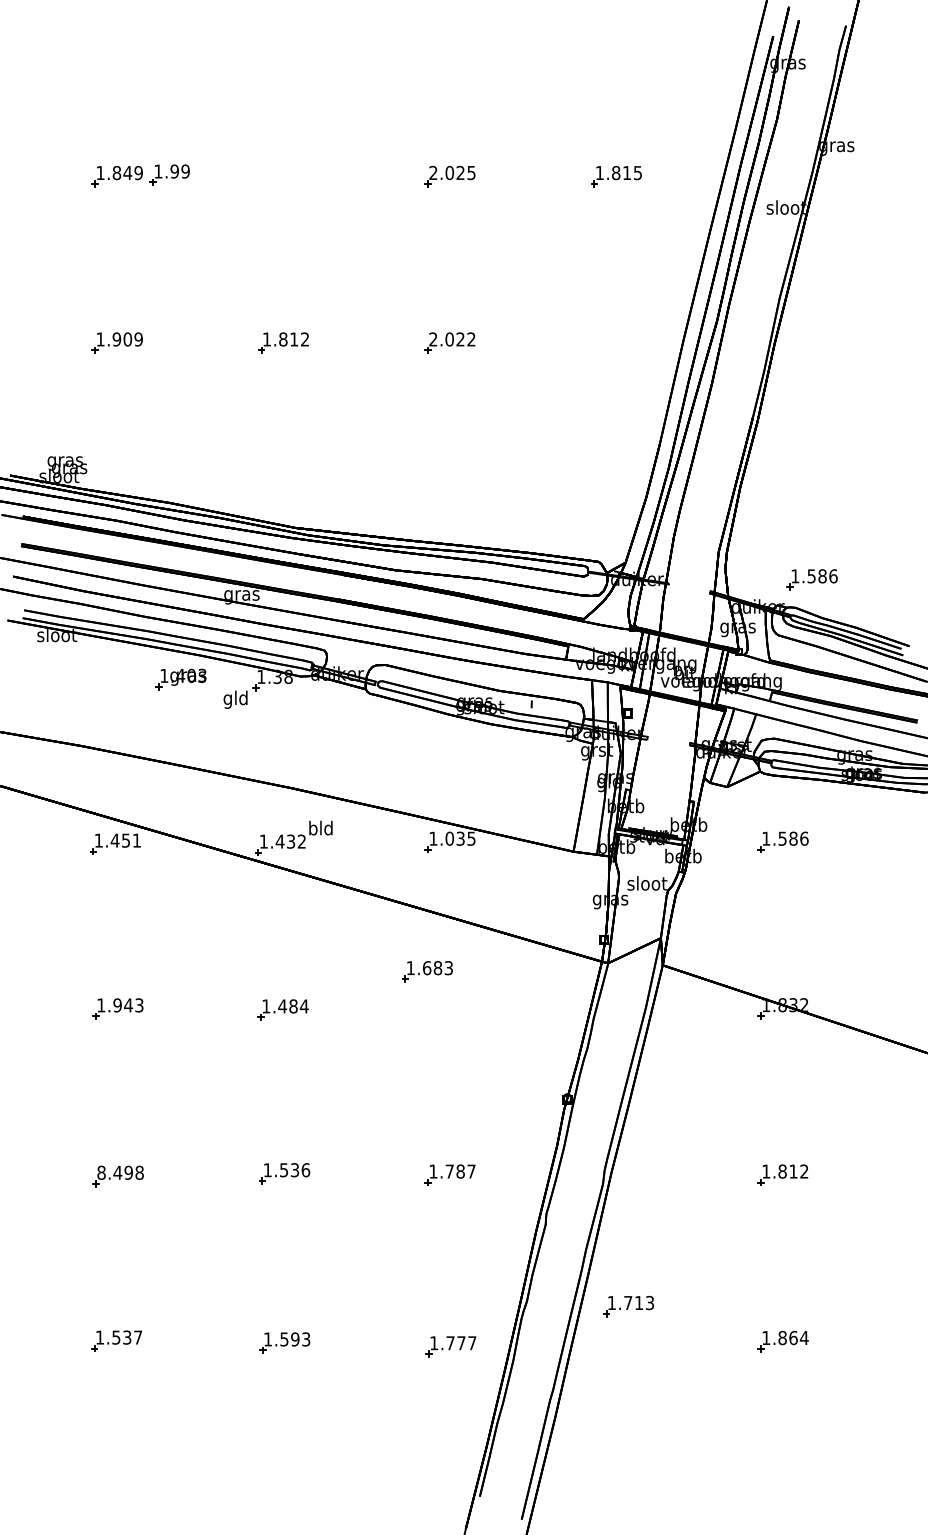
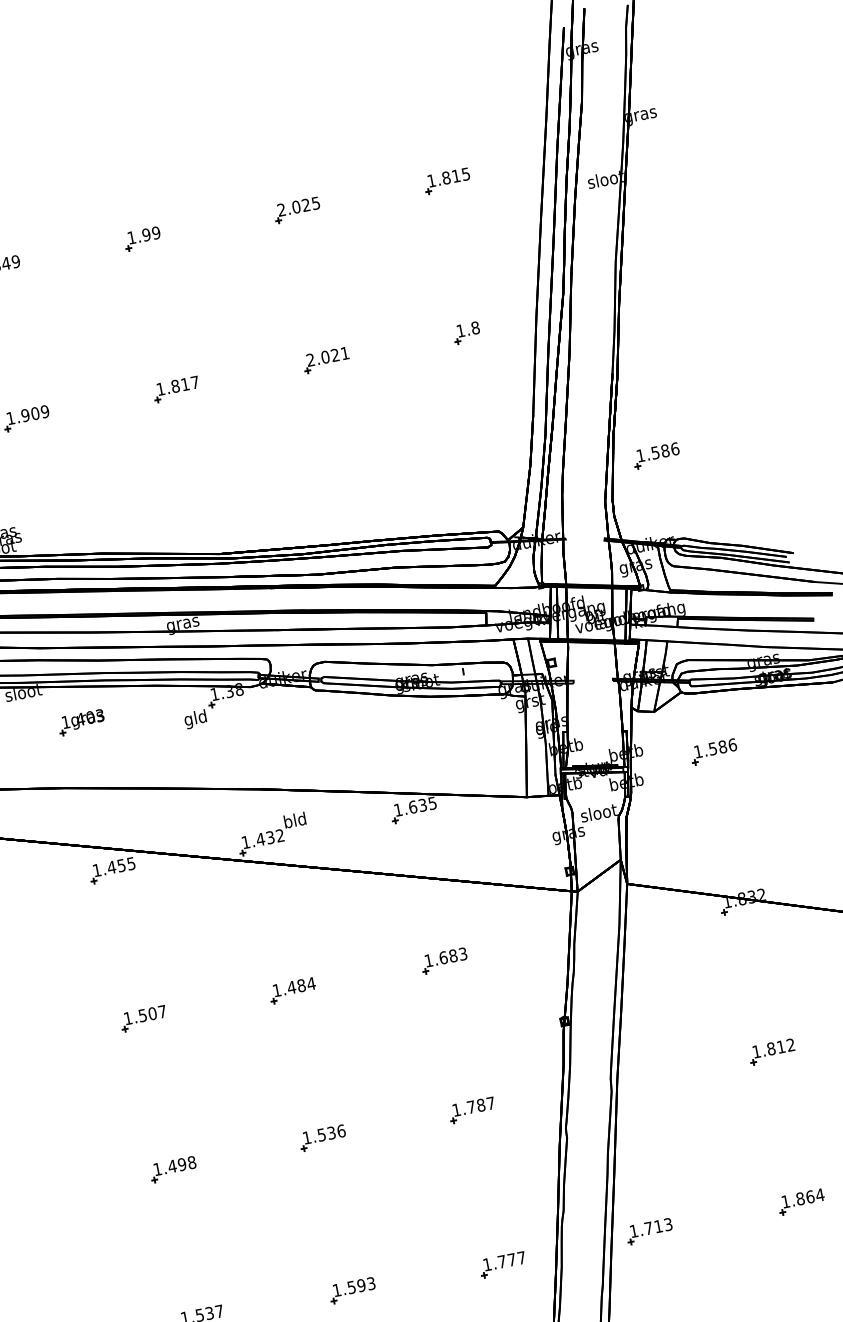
part: (169, 174) -> (142, 238), moved
text: (304, 339) -> (194, 382), 1.812 -> 1.817
text: (471, 339) -> (345, 353), 2.022 -> 2.021
part: (605, 342) -> (466, 332), added
part: (811, 579) -> (655, 455), moved
part: (180, 679) -> (81, 722), moved
text: (449, 838) -> (412, 807), 1.035 -> 1.635
text: (136, 840) -> (130, 863), 1.451 -> 1.455
part: (427, 971) -> (444, 960), moved
text: (128, 1005) -> (152, 1013), 1.943 -> 1.507
text: (101, 1172) -> (157, 1169), 8.498 -> 1.498
part: (628, 1306) -> (649, 1231), moved

